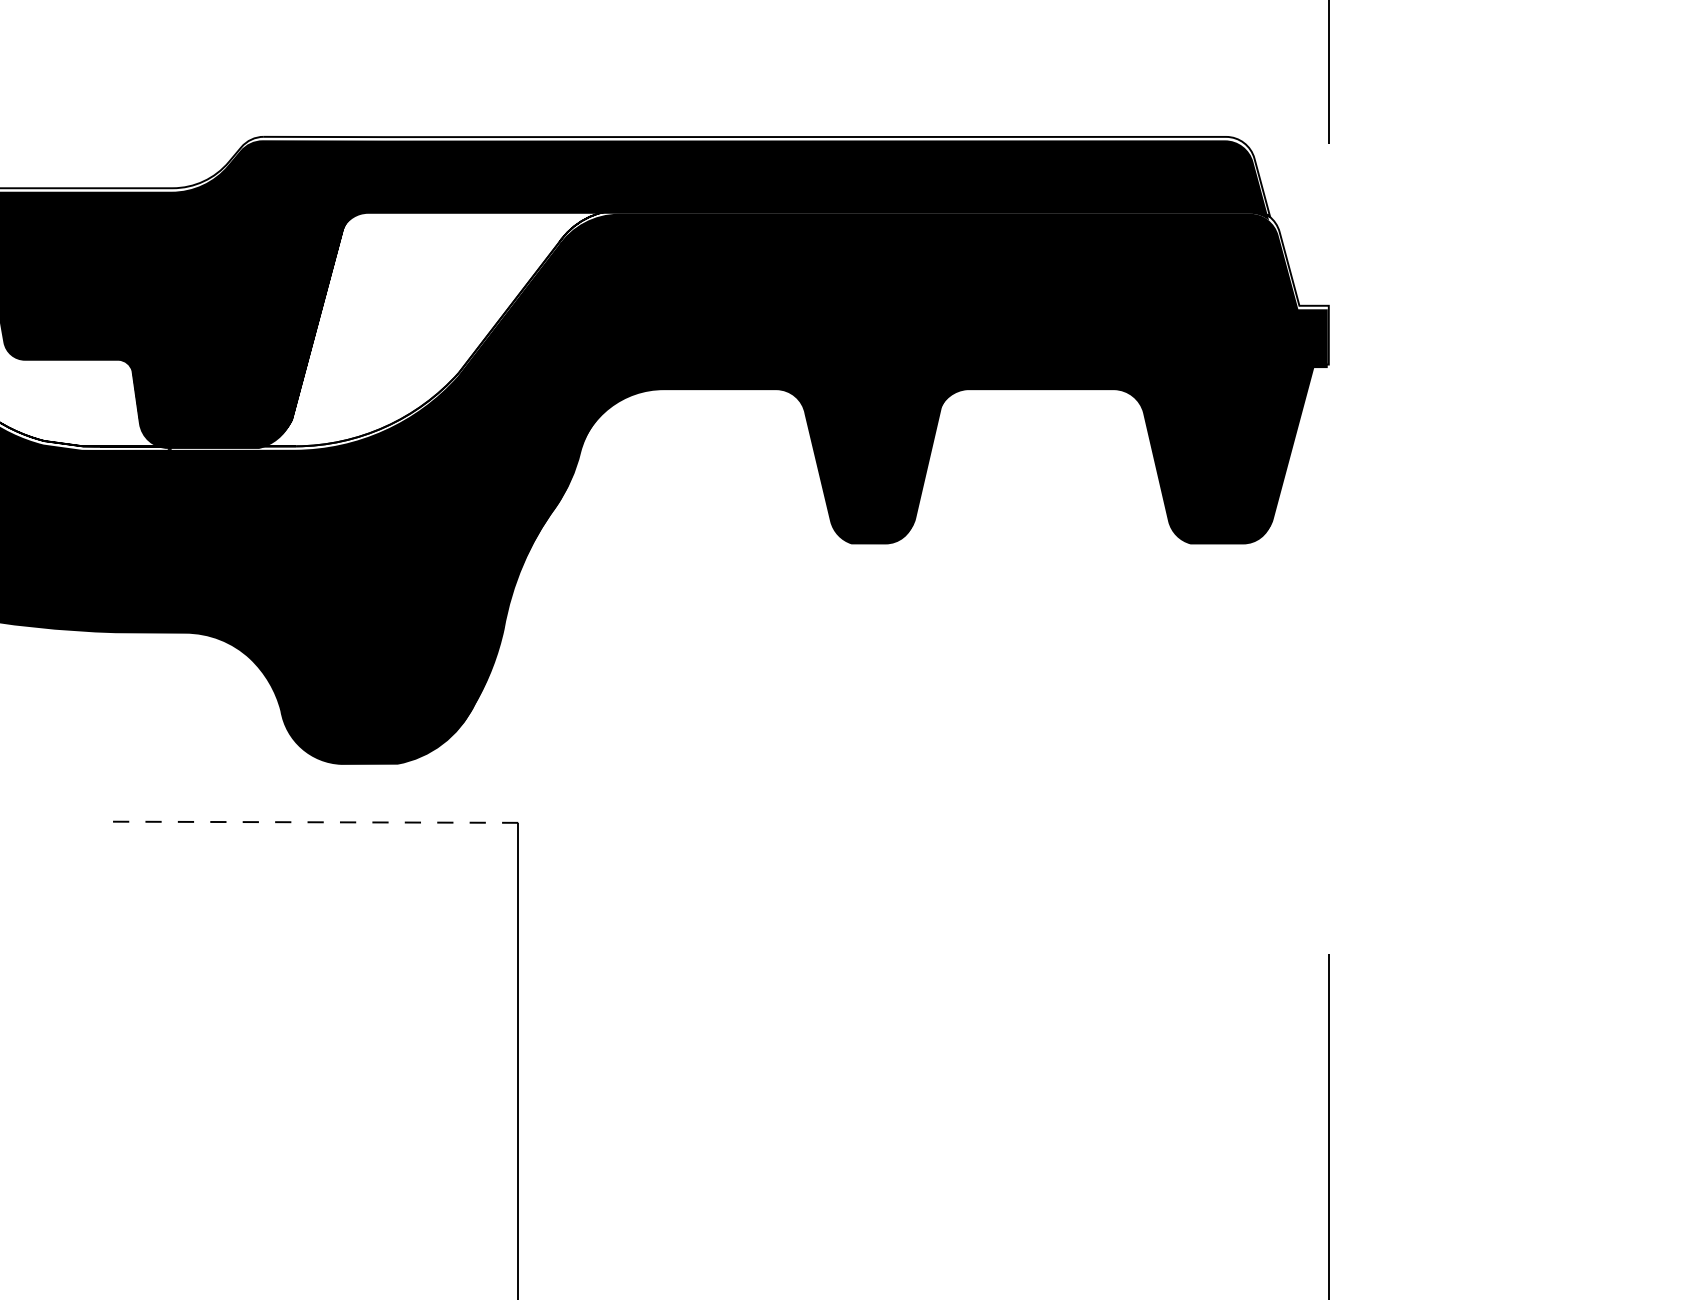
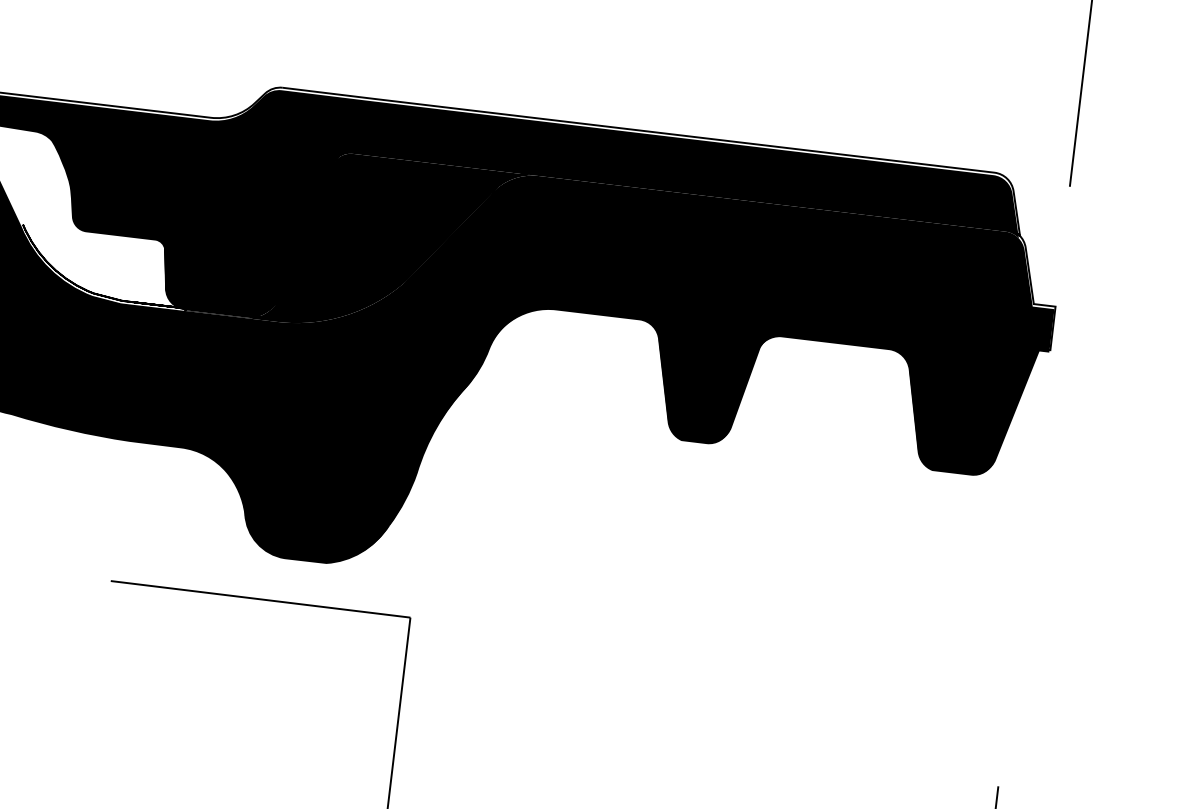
fill: (393, 331) -> (361, 243), added
line: (315, 822) -> (260, 599), dashed -> solid

